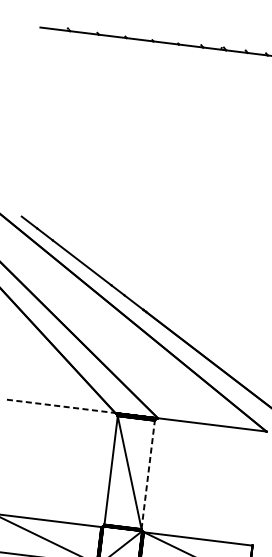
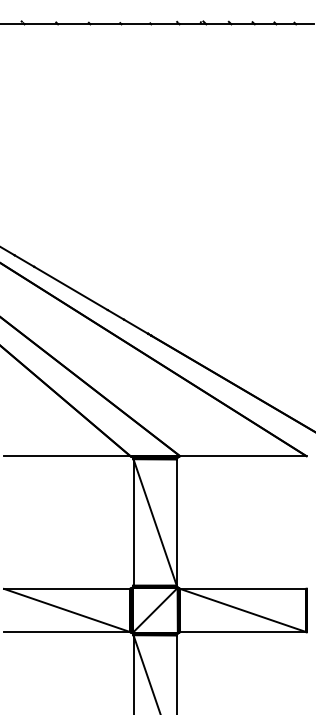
line: (61, 406) -> (67, 456), dashed -> solid
line: (148, 474) -> (176, 521), dashed -> solid

